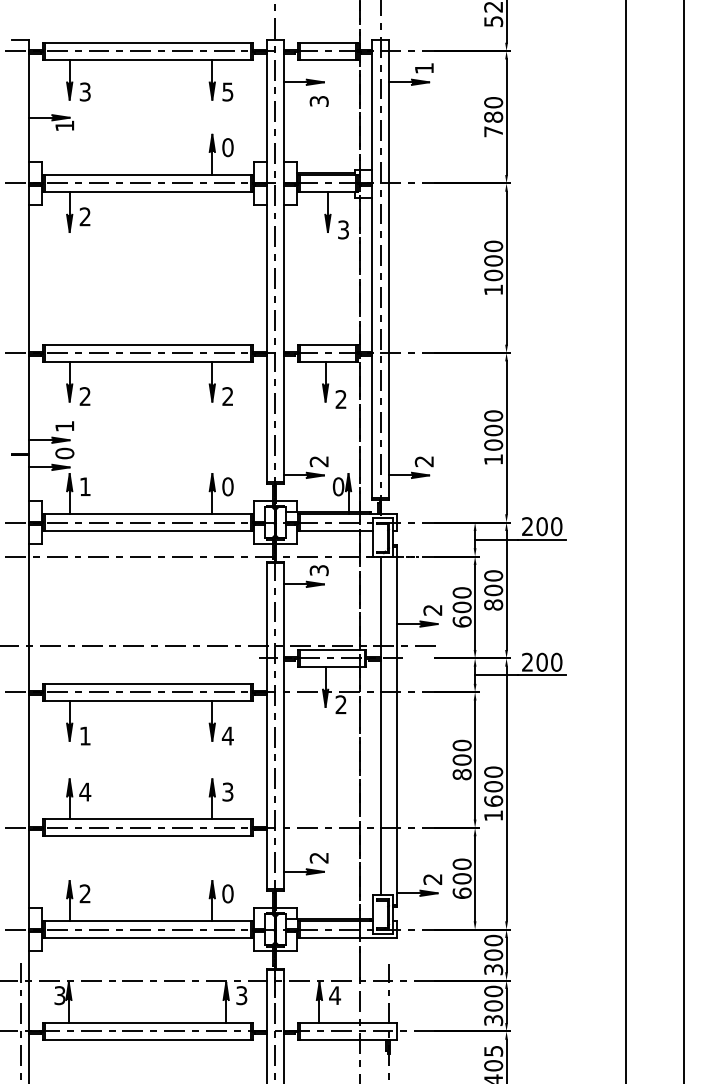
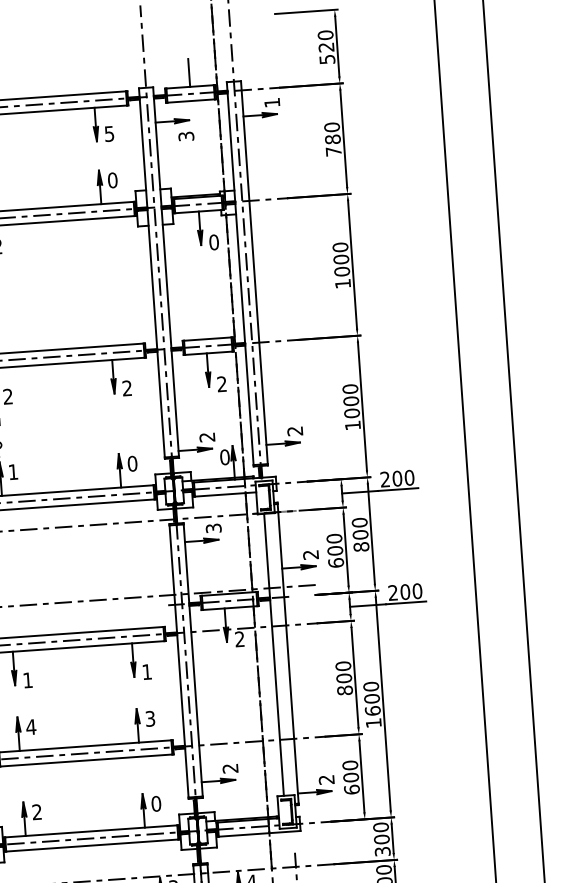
line: (327, 25) -> (188, 72), added
text: (343, 229) -> (214, 242), 3 -> 0
text: (227, 735) -> (146, 671), 4 -> 1

